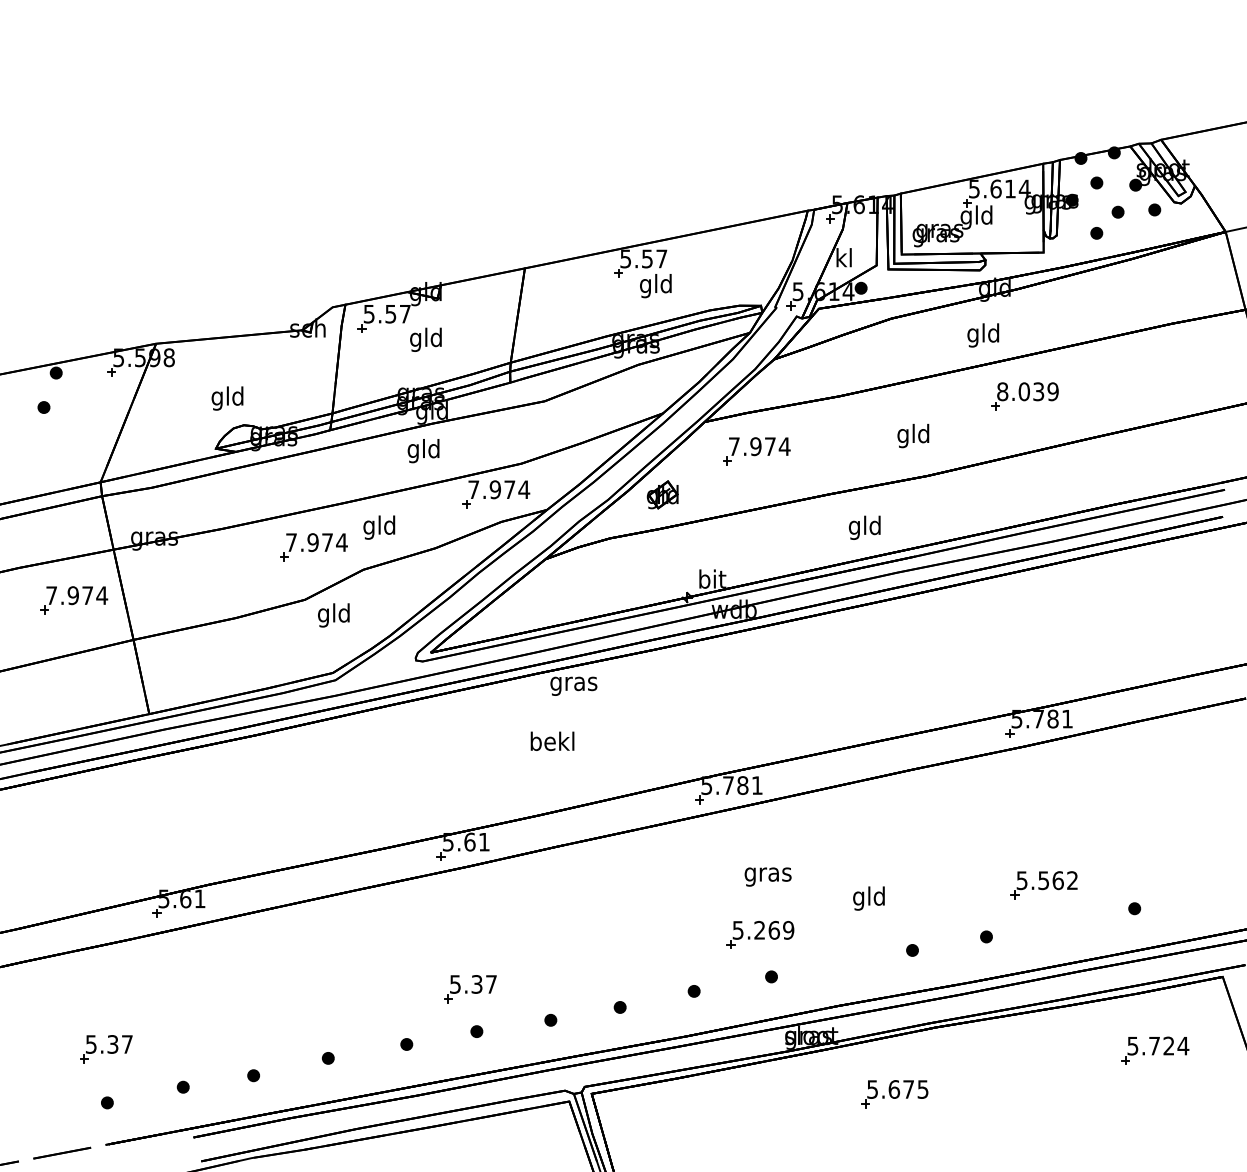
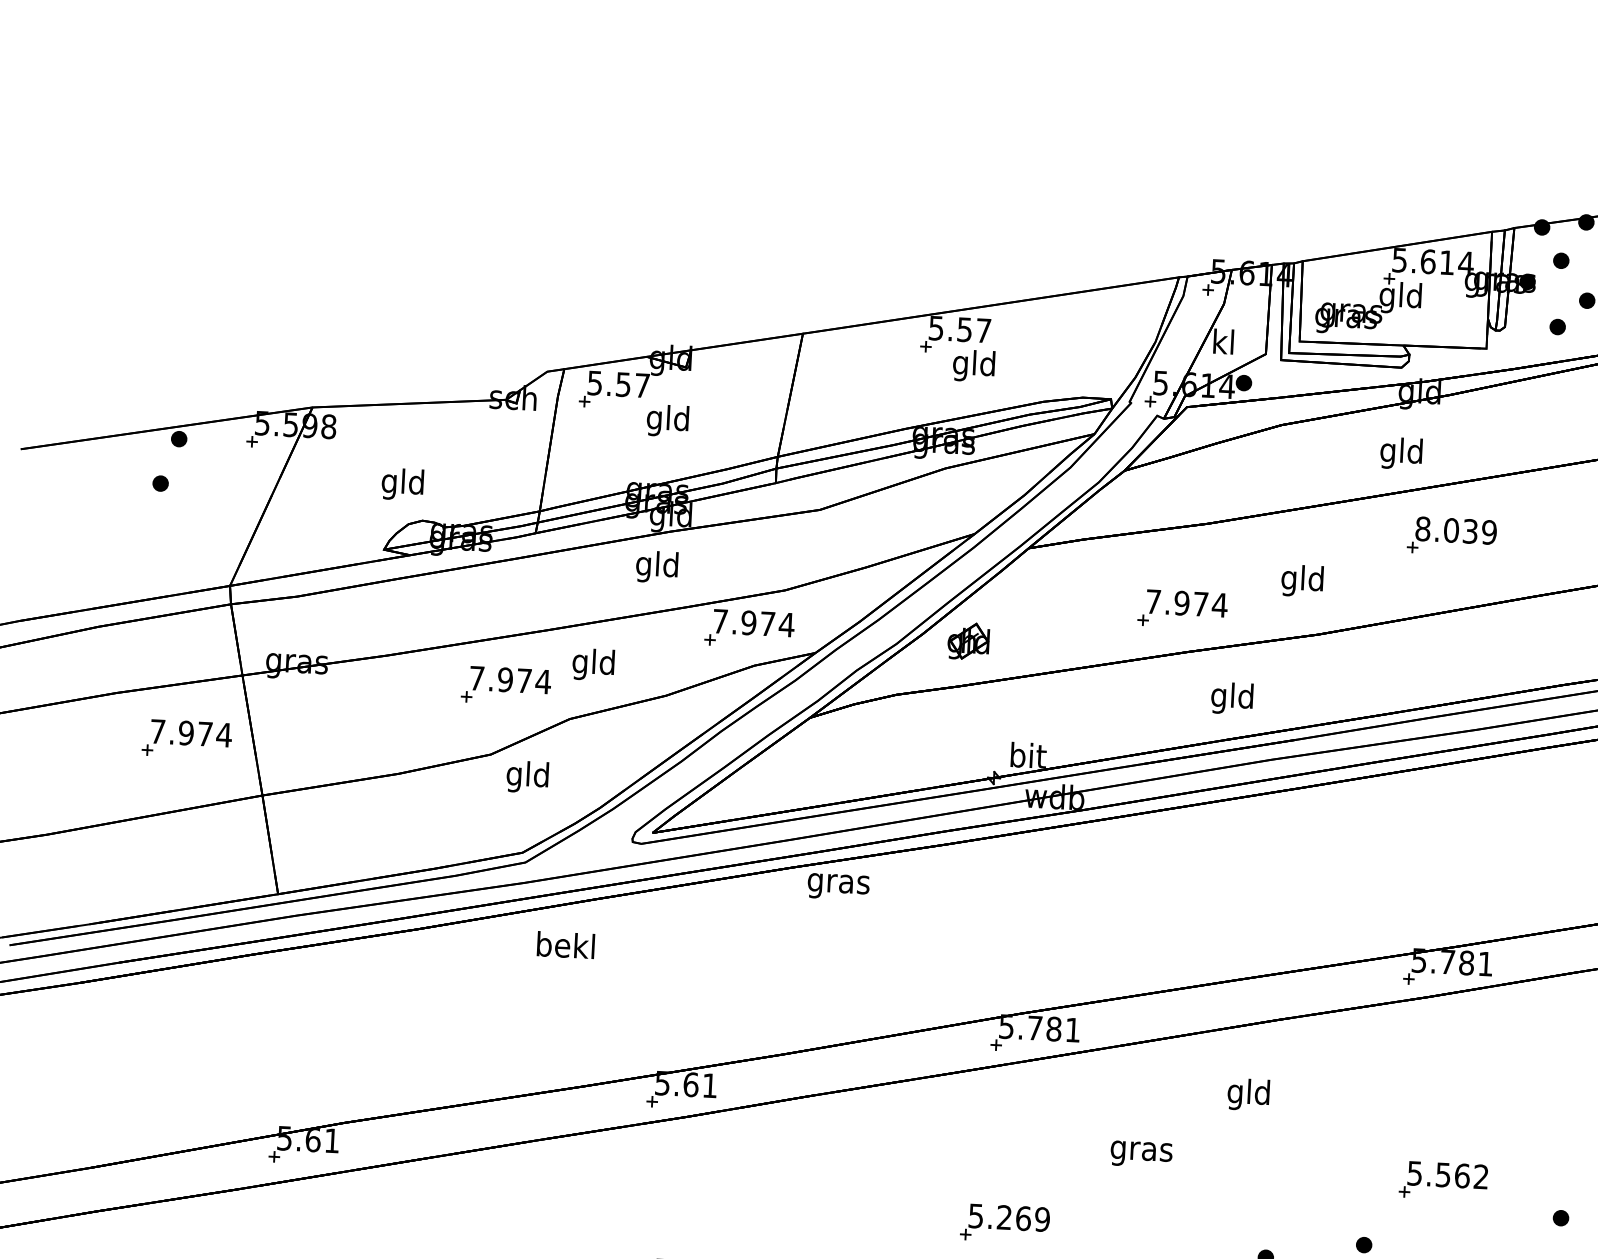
part: (756, 451) -> (1182, 609), moved
text: (552, 740) -> (565, 944), moved
text: (767, 876) -> (1140, 1153), moved
text: (868, 898) -> (1248, 1094), moved
part: (760, 934) -> (1005, 1223), moved

